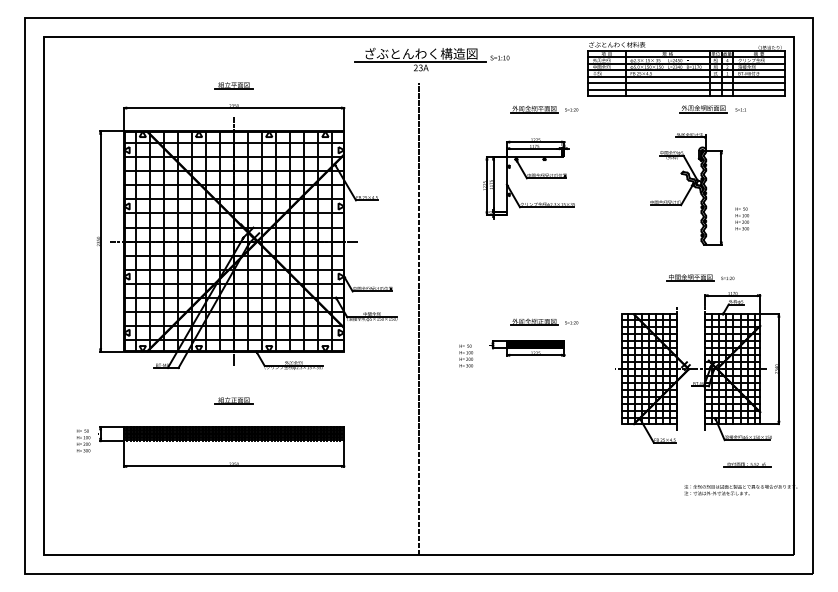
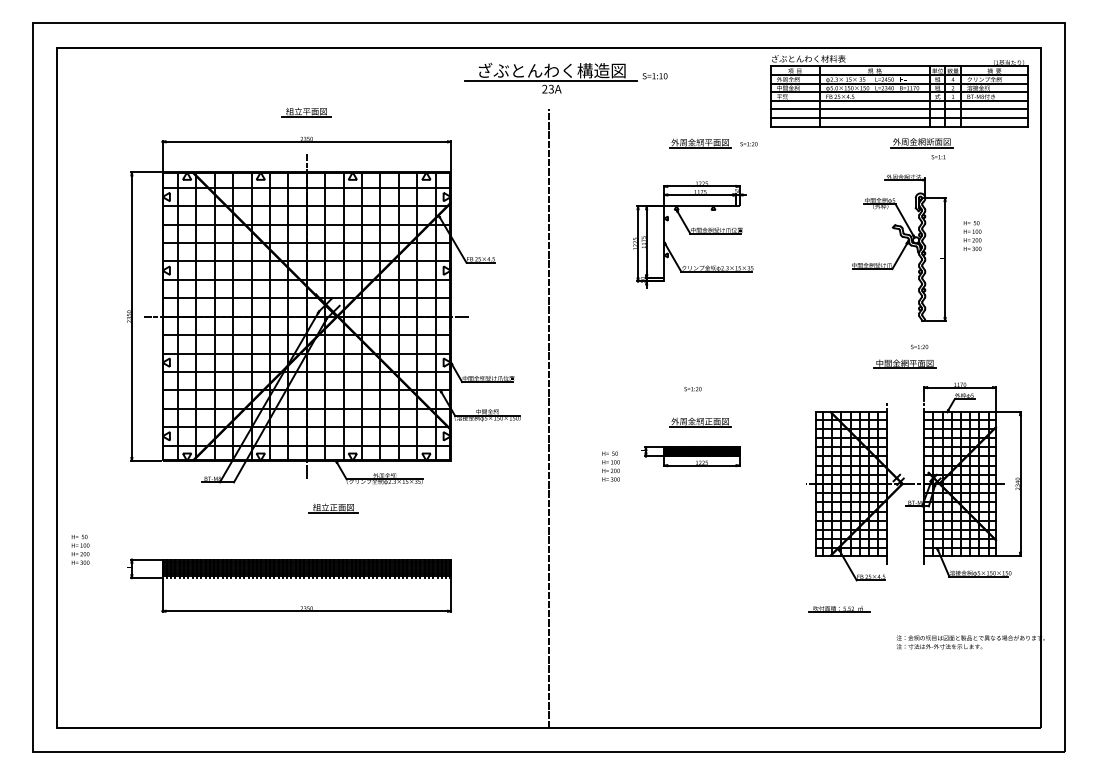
text: (740, 110) -> (938, 157), moved
text: (742, 218) -> (972, 235), moved
text: (727, 278) -> (919, 346), moved
text: (571, 323) -> (692, 389), moved
part: (233, 400) -> (333, 508), moved
text: (83, 440) -> (80, 549), moved
part: (747, 465) -> (839, 609), moved

